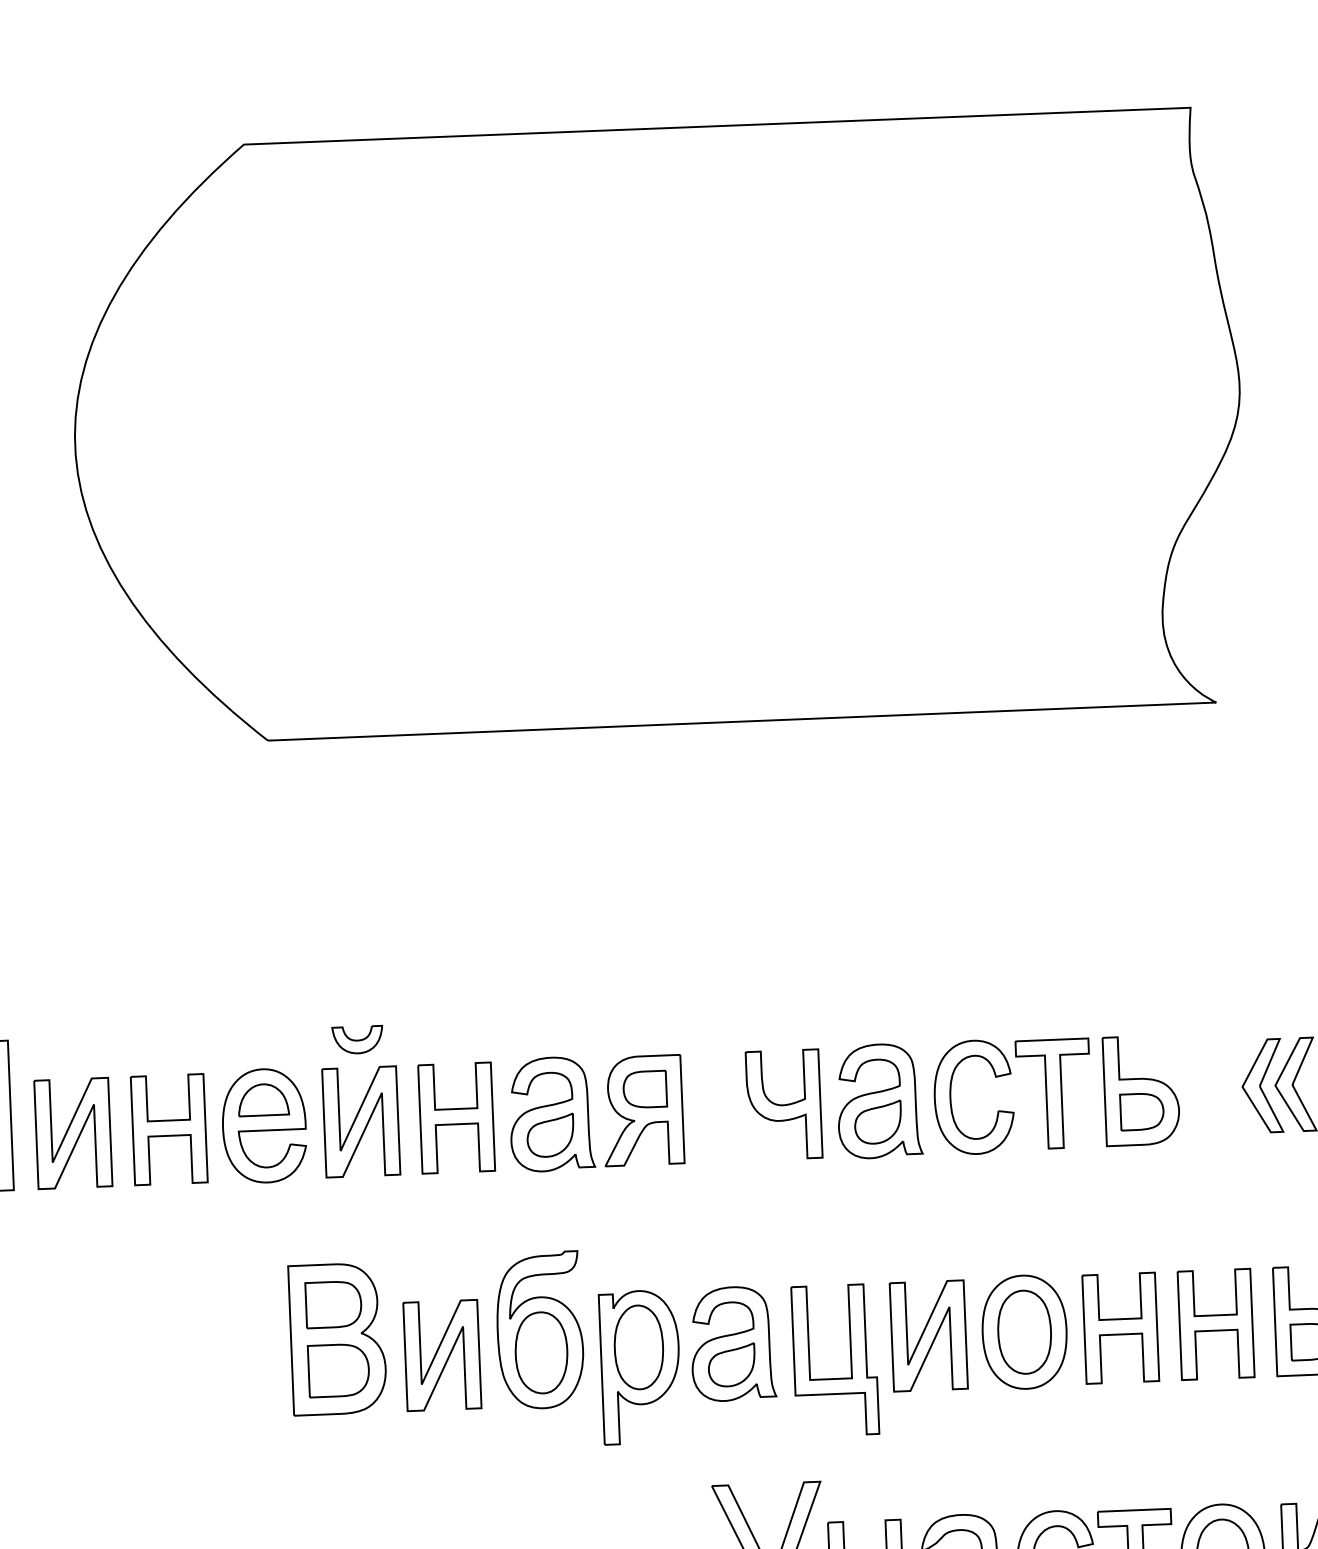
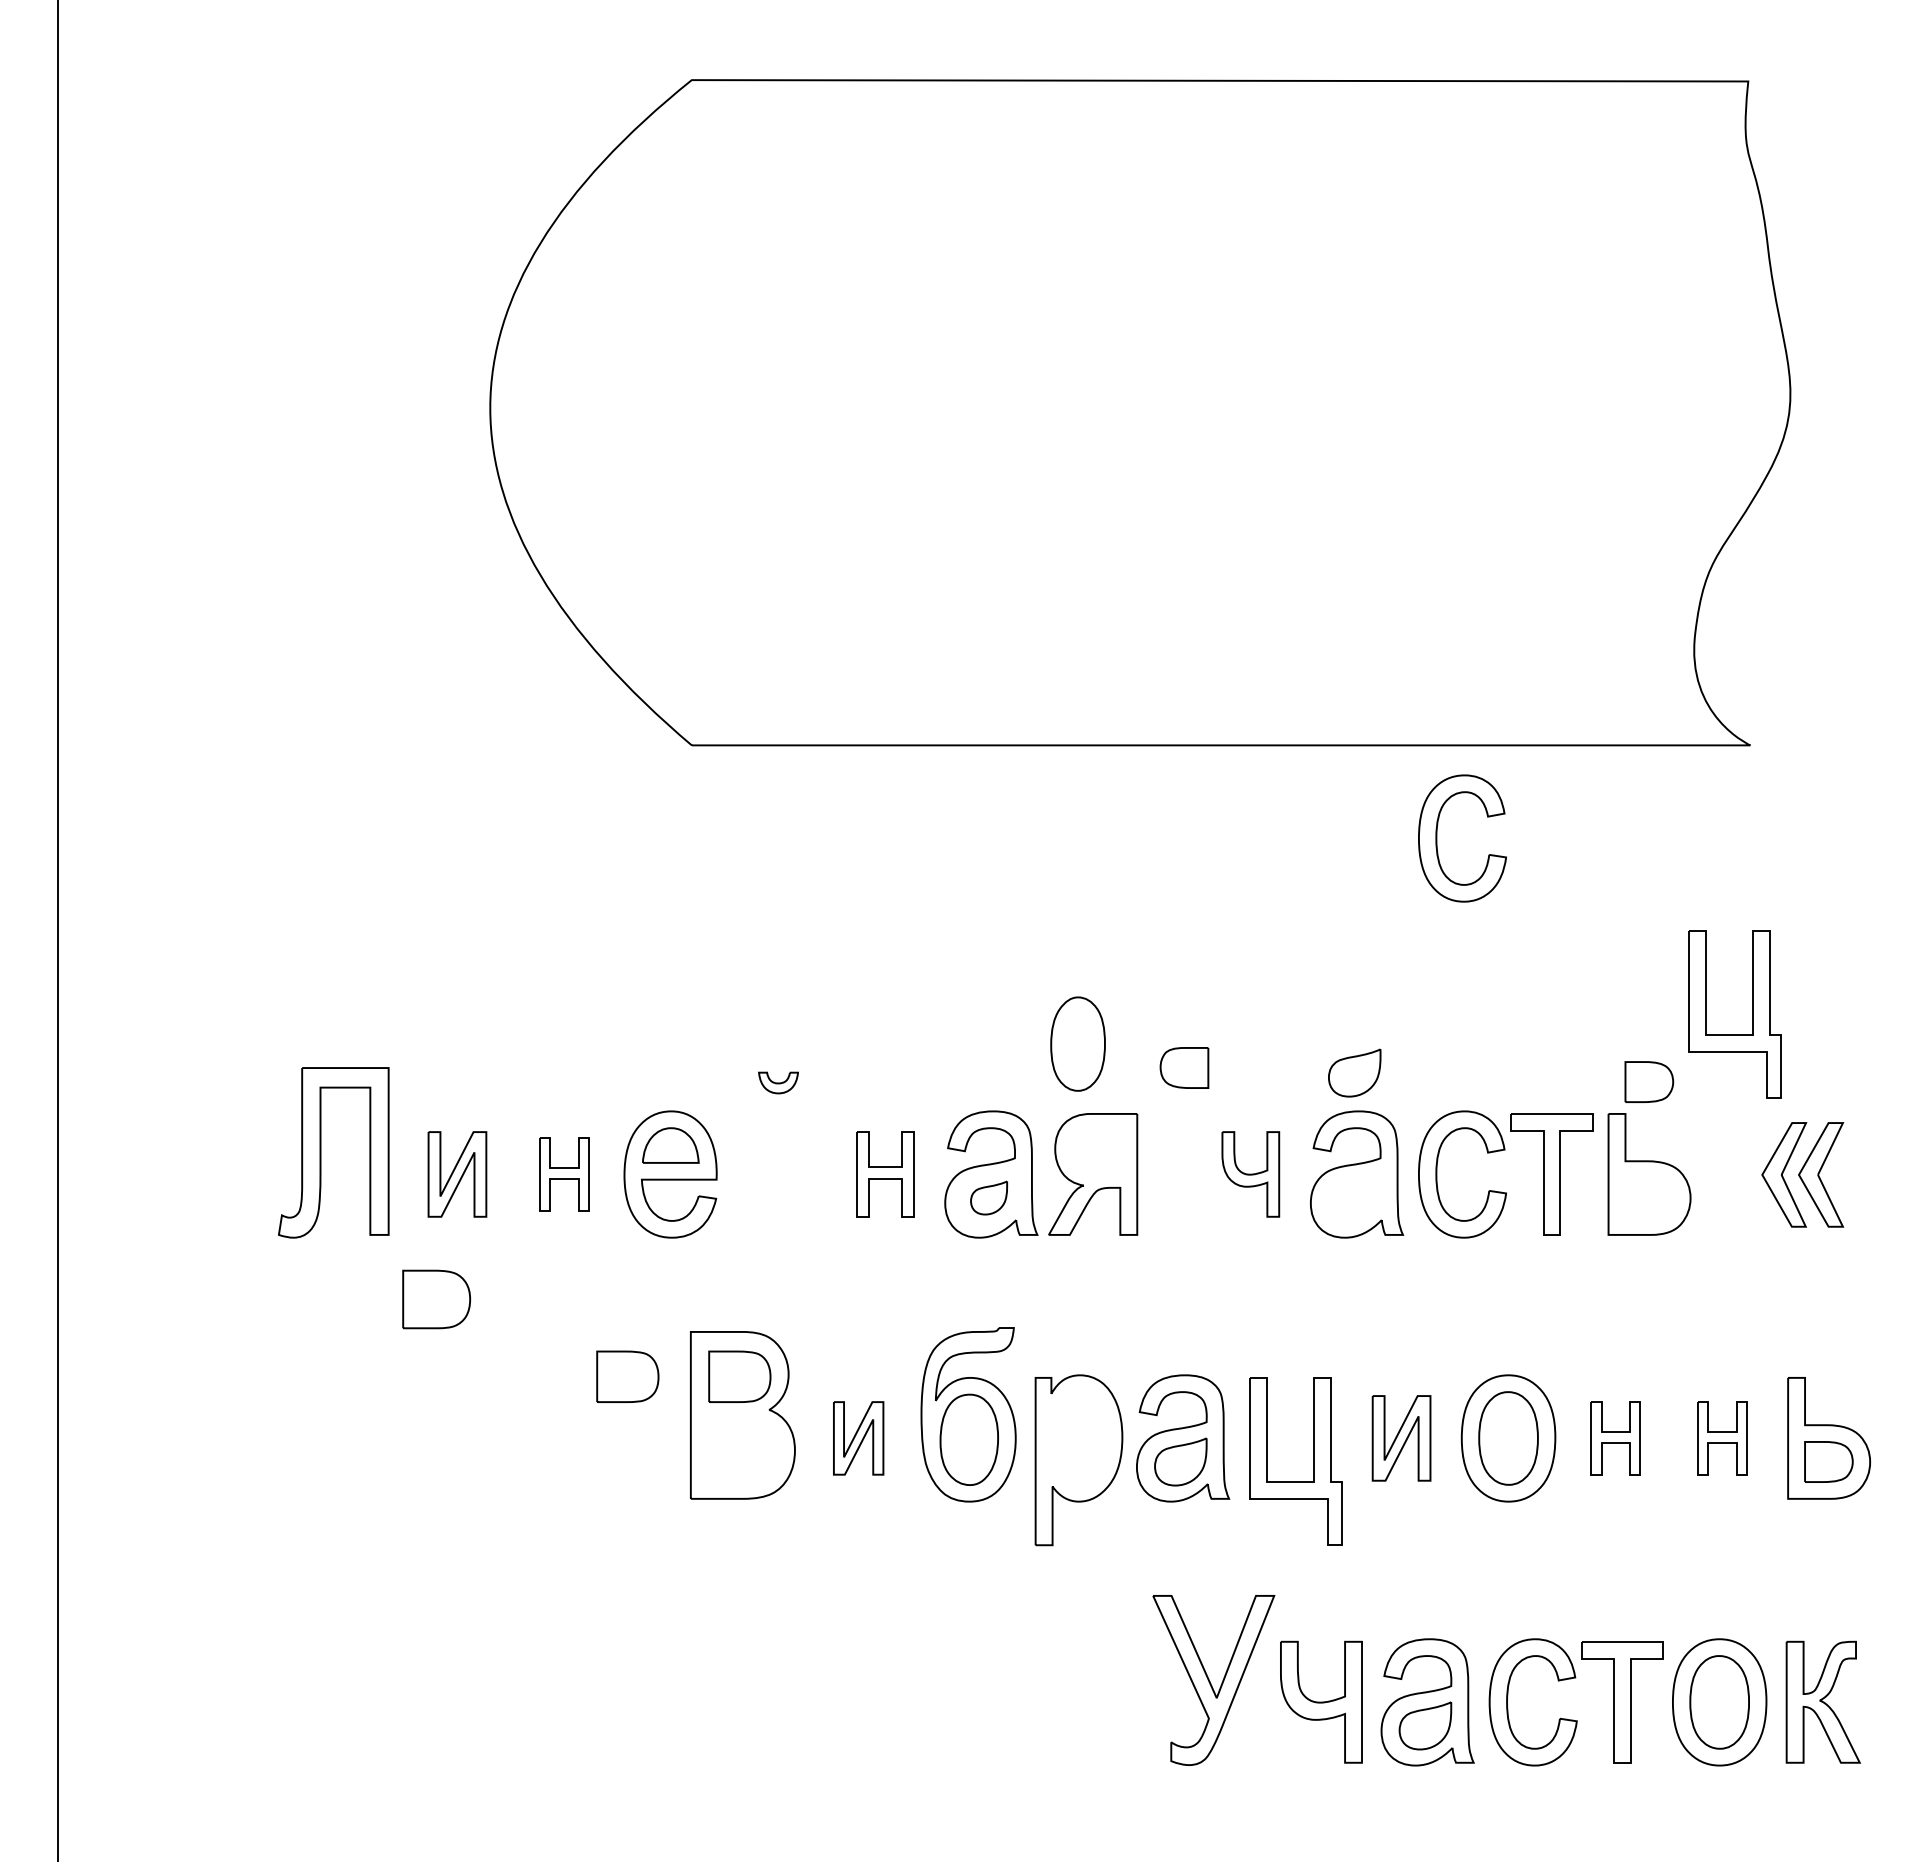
part: (939, 797) -> (1437, 838), added
part: (1227, 943) -> (1752, 1014), added
part: (357, 1039) -> (778, 1082), size x0.7
part: (645, 1089) -> (1184, 1067), moved
part: (783, 1105) -> (1250, 1174), size x0.7
part: (1142, 1111) -> (1649, 1081), moved
part: (456, 1118) -> (885, 1174), size x0.7
part: (877, 1121) -> (1354, 1072), moved
part: (361, 1122) -> (778, 1174), removed
part: (169, 1129) -> (564, 1174), size x0.6
part: (73, 1133) -> (457, 1174), size x0.7
part: (550, 1135) -> (988, 1197), size x0.7
part: (232, 1308) -> (627, 1376), added
part: (1216, 1324) -> (1722, 1438), size x0.6
part: (1120, 1328) -> (1615, 1438), size x0.6
part: (928, 1336) -> (1401, 1438), size x0.7
part: (638, 1346) -> (1077, 1043), moved
part: (442, 1355) -> (858, 1438), size x0.6
part: (338, 1370) -> (436, 1299), moved

